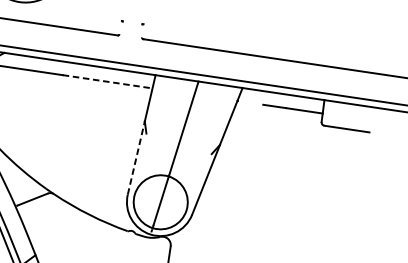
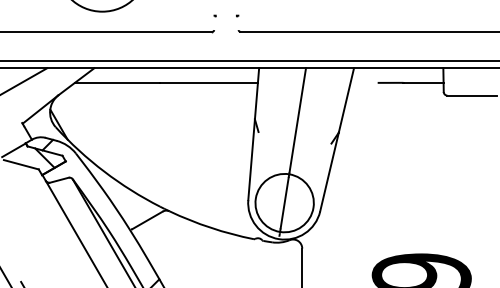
line: (107, 81) -> (208, 82), dashed -> solid
line: (136, 157) -> (251, 159), dashed -> solid

